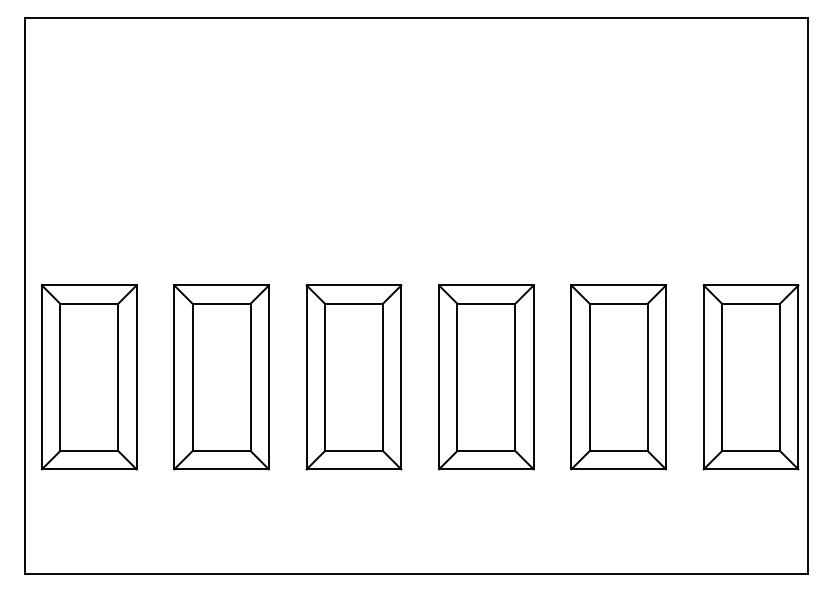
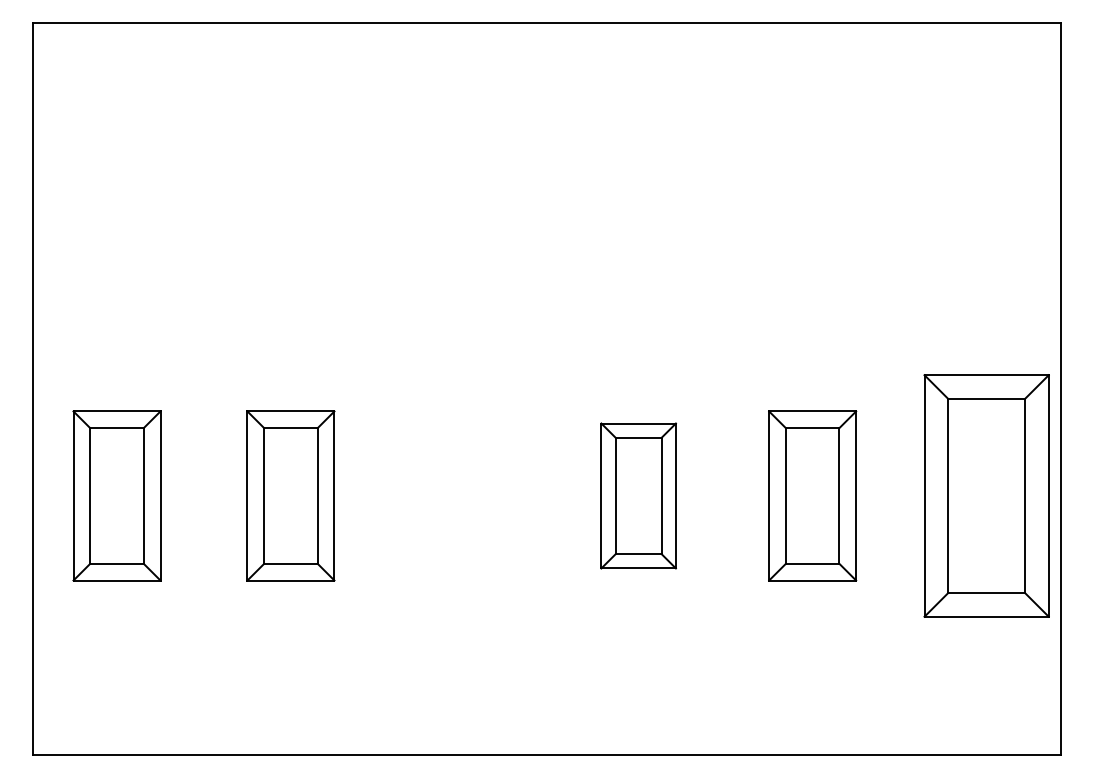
part: (88, 377) -> (116, 495), size x0.7
part: (221, 377) -> (290, 495), size x0.7
part: (353, 377) -> (464, 495), removed
part: (486, 377) -> (638, 495), size x0.6
part: (618, 377) -> (812, 495), size x0.7

